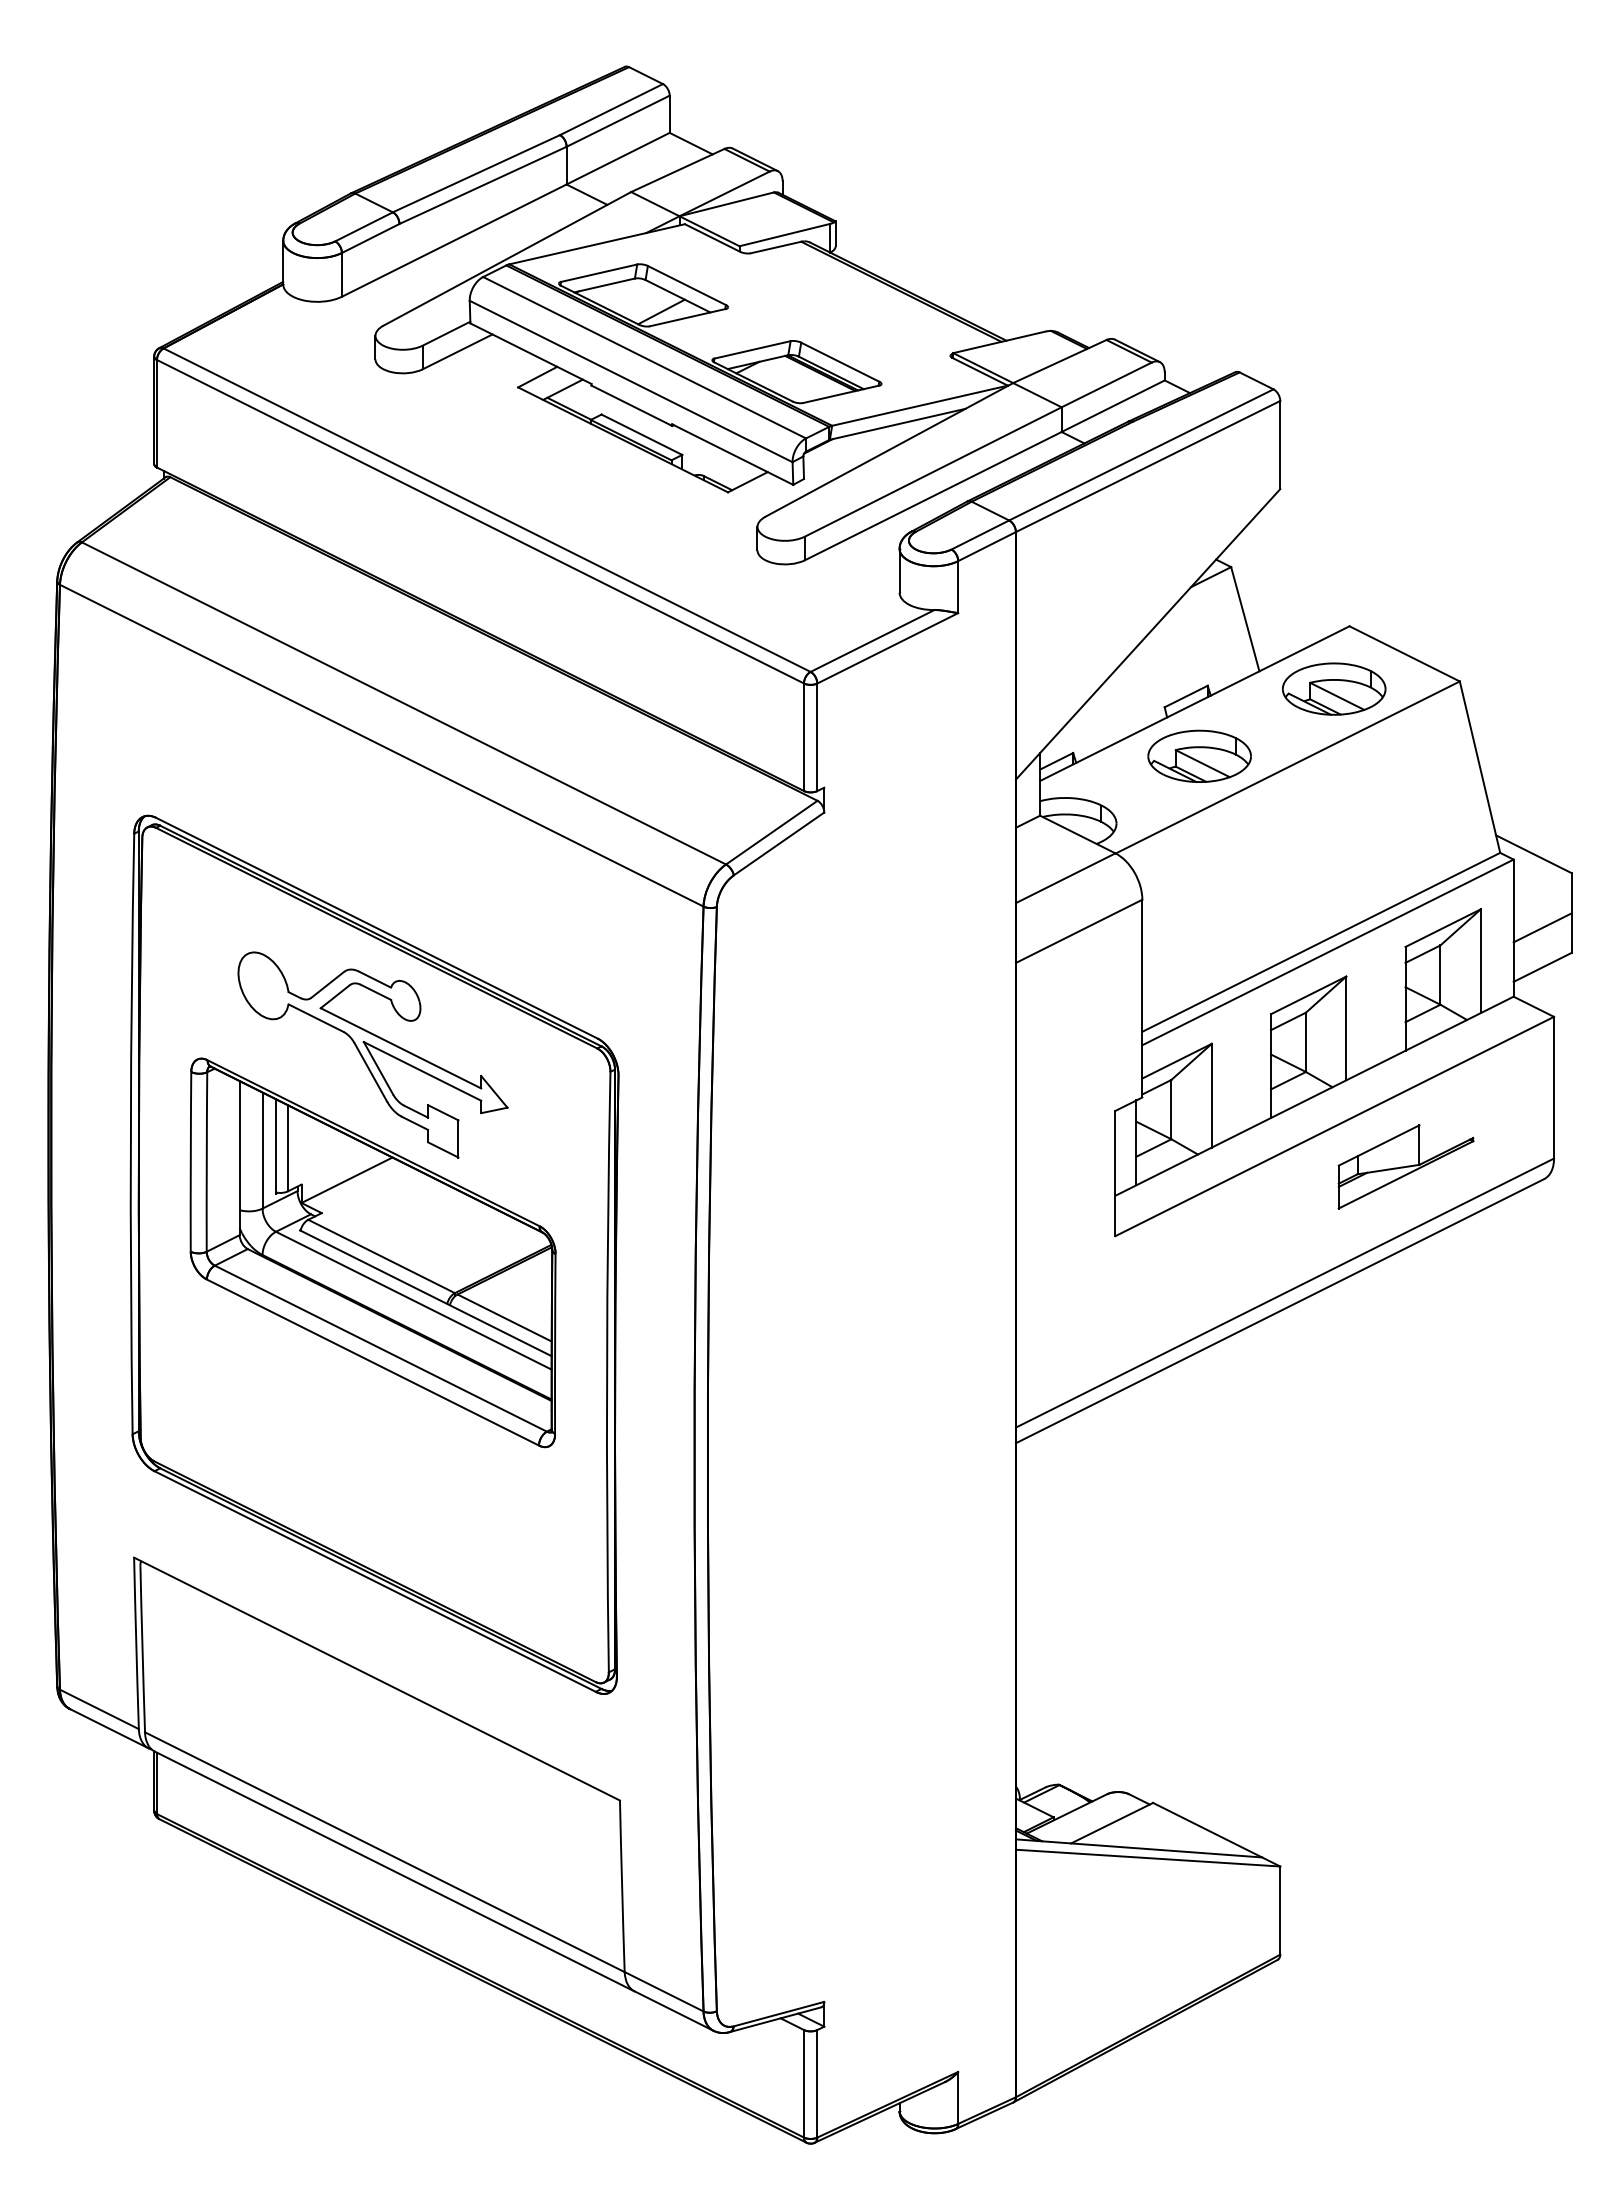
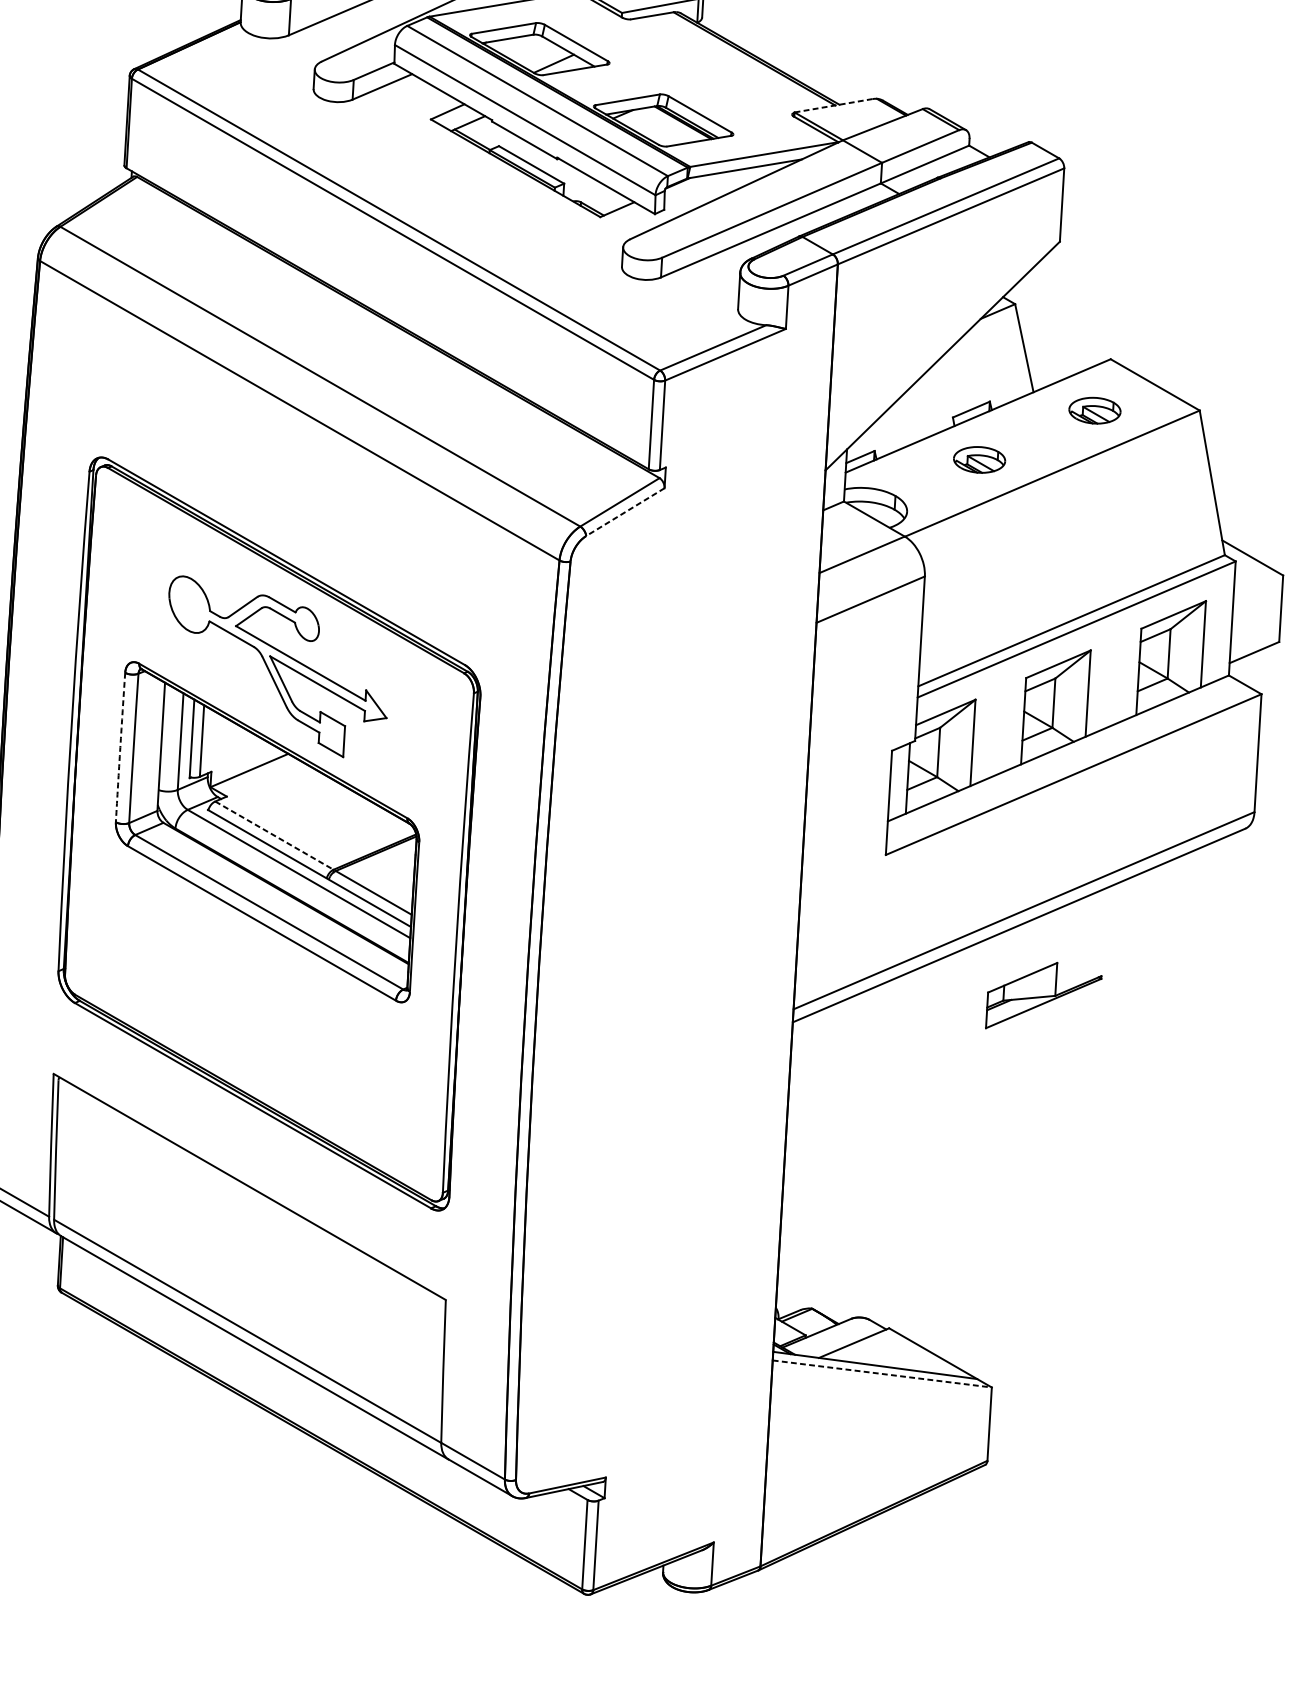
line: (999, 342) -> (833, 105), solid -> dashed
part: (1334, 688) -> (1095, 410), size x0.6
part: (1199, 755) -> (979, 459), size x0.6
line: (778, 844) -> (624, 512), solid -> dashed
line: (1542, 927) -> (1256, 619), removed
arc: (190, 1161) -> (120, 747), solid -> dashed
part: (1405, 1166) -> (1043, 996), moved
line: (381, 1256) -> (274, 835), solid -> dashed
line: (1148, 1858) -> (882, 1374), solid -> dashed

